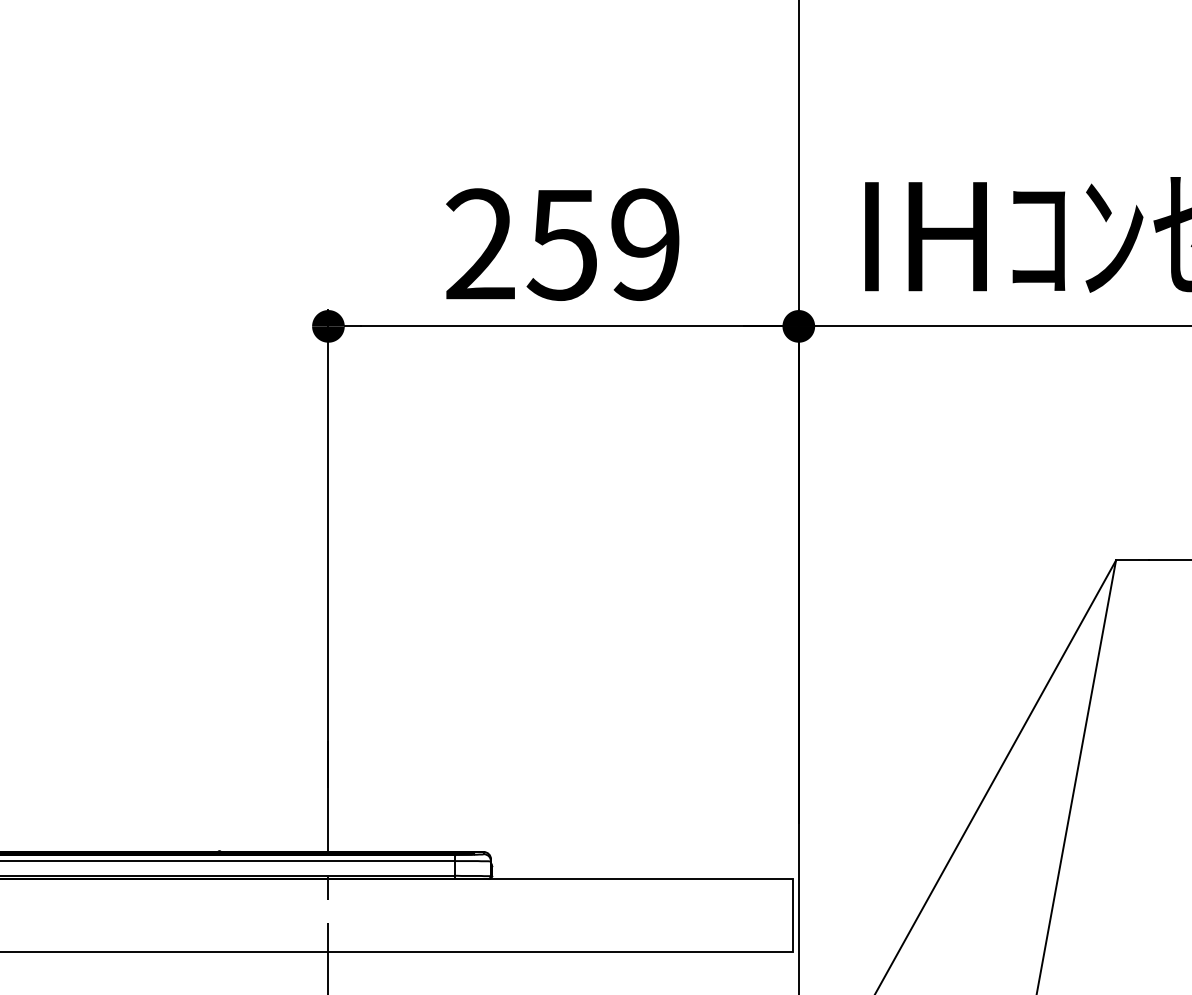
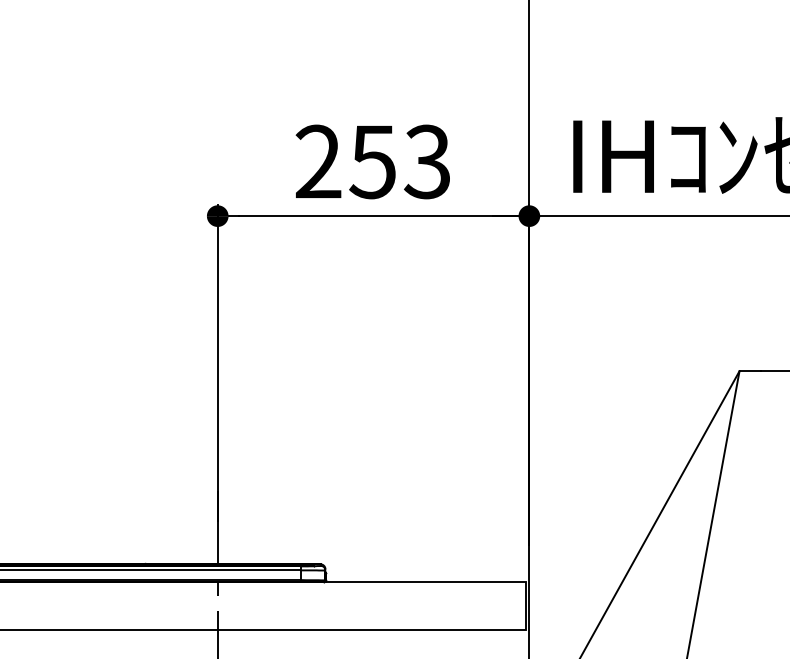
text: (645, 243) -> (427, 161), 259 -> 253

